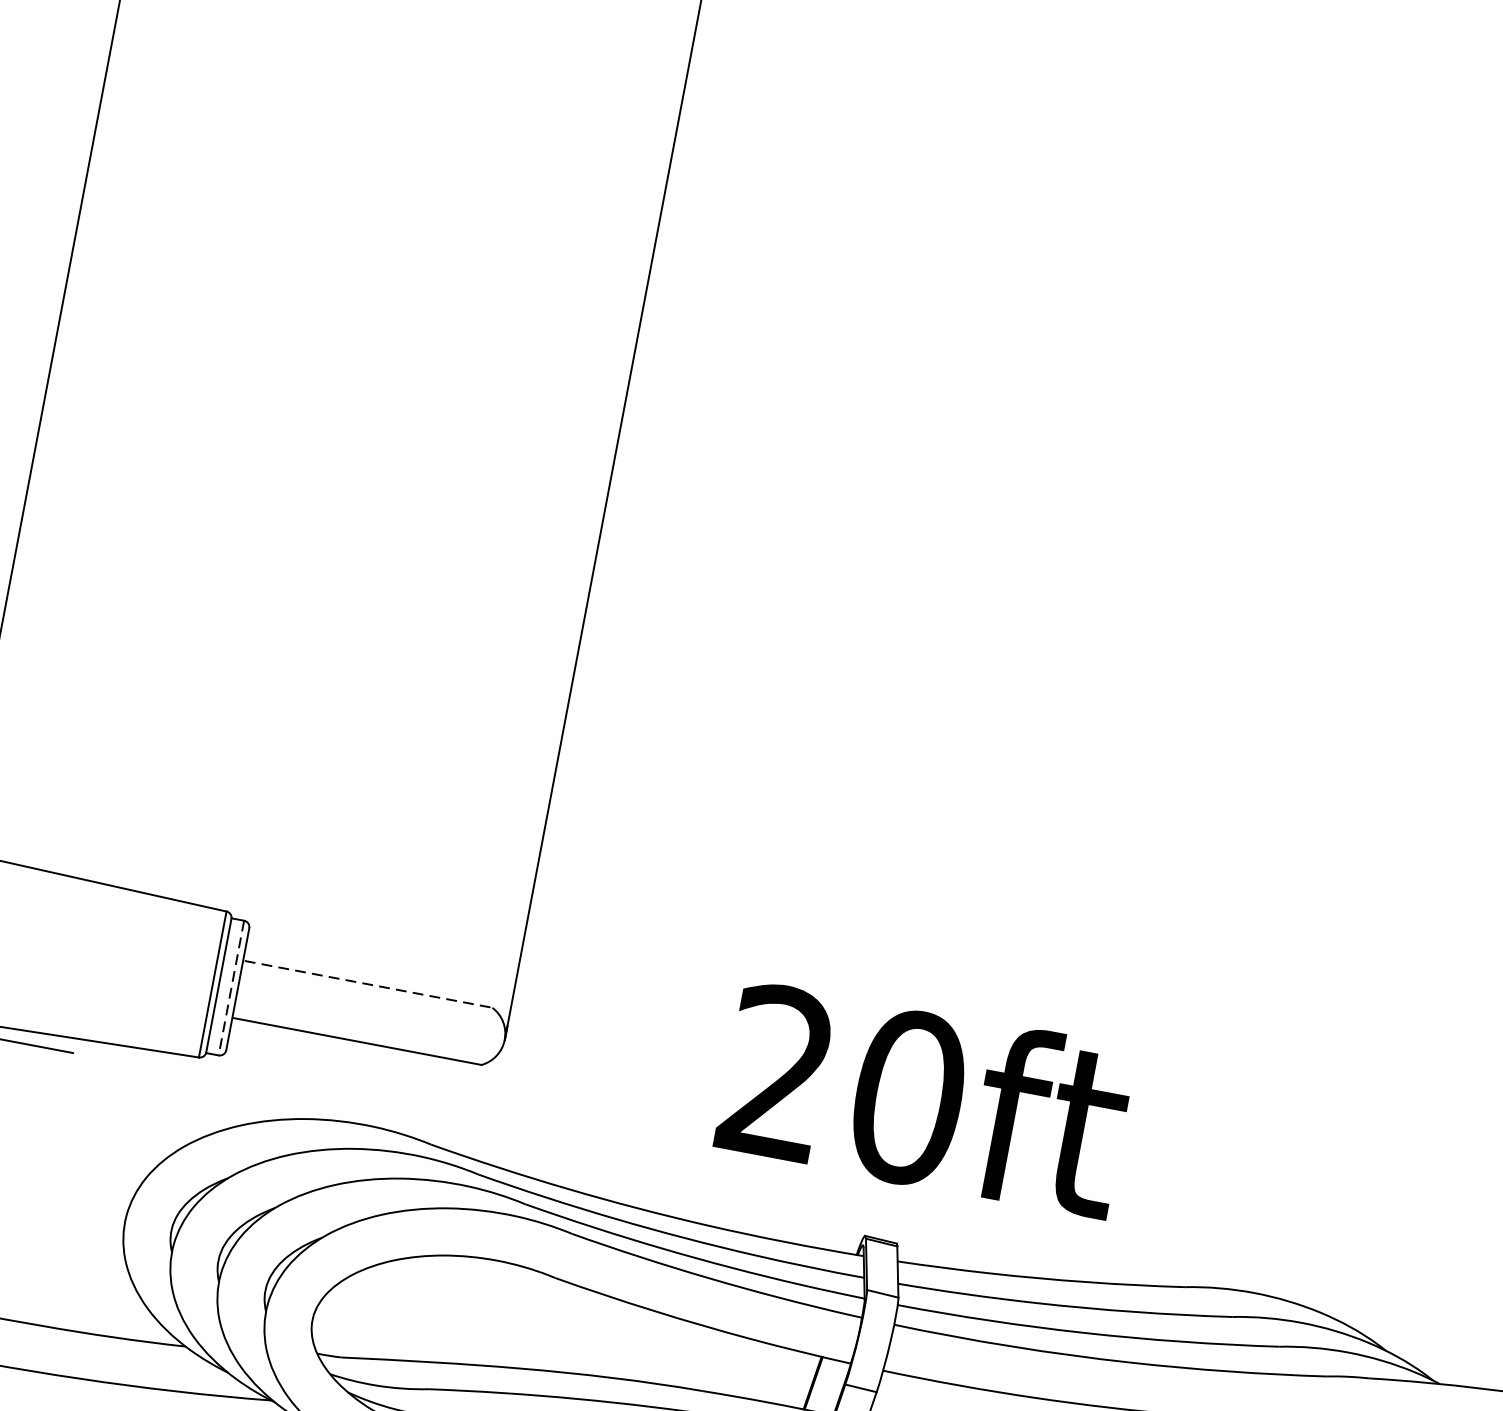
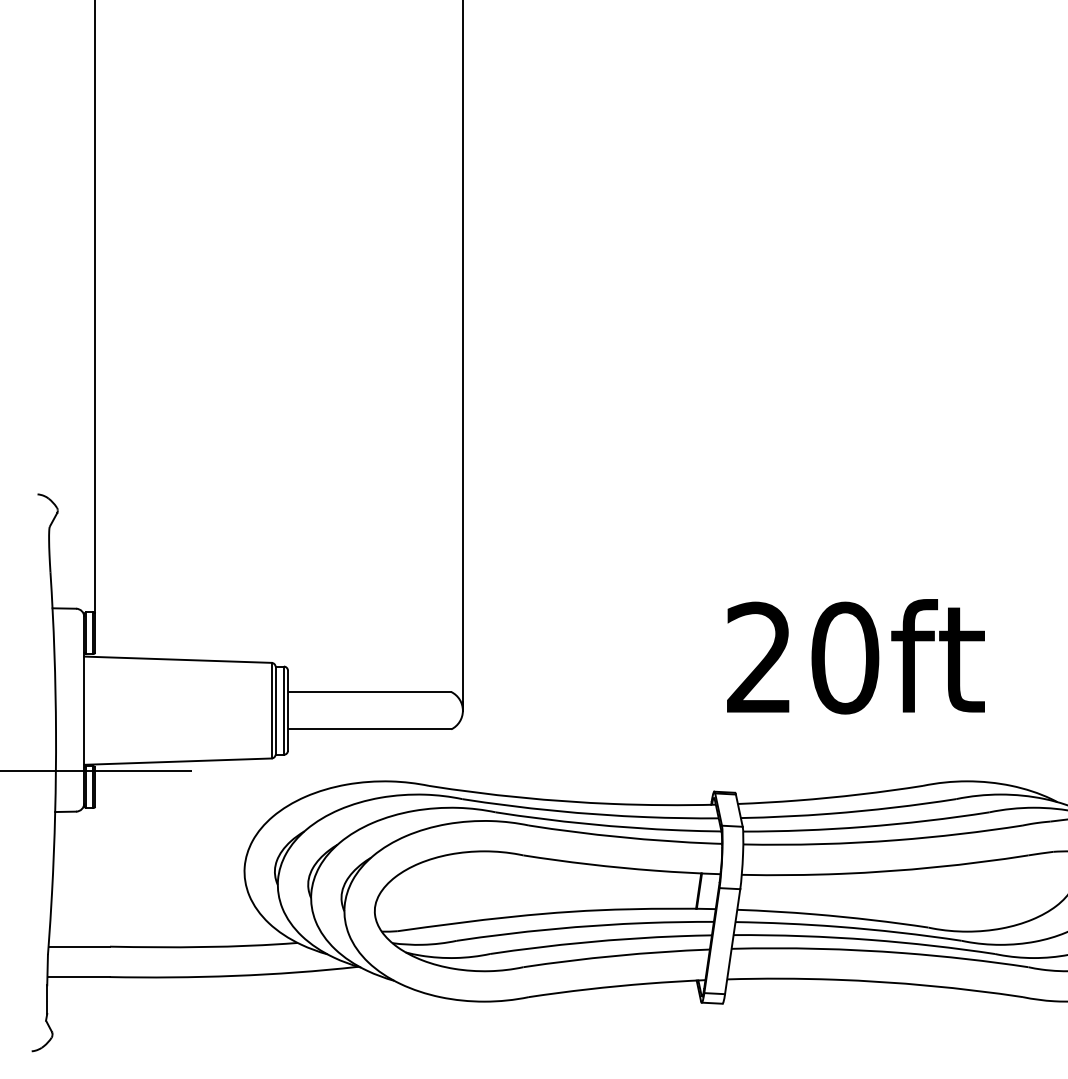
line: (369, 983) -> (370, 691), dashed -> solid
line: (230, 989) -> (283, 711), dashed -> solid
text: (924, 1098) -> (855, 656), moved

